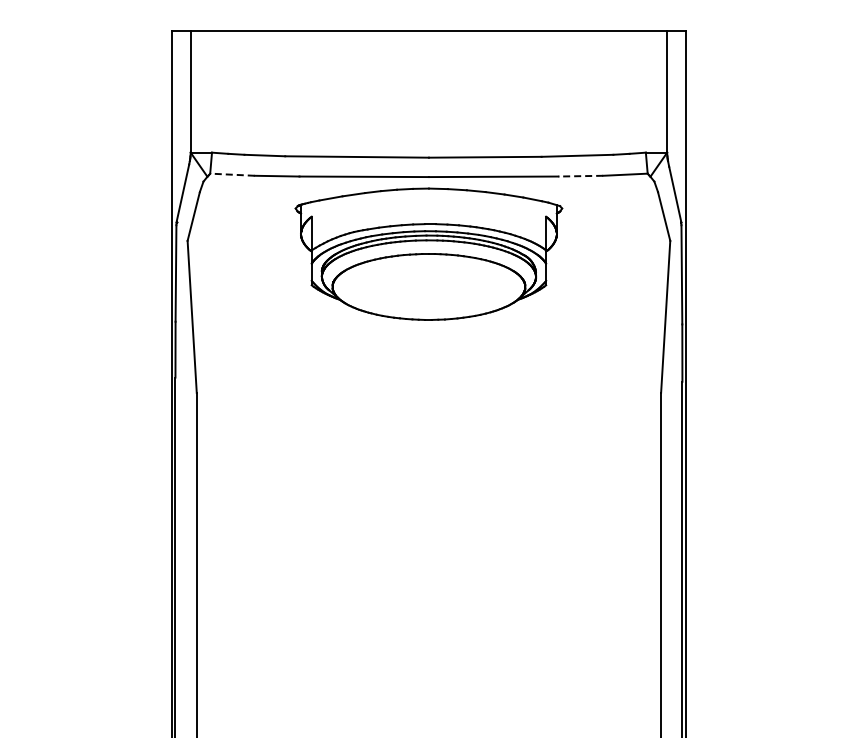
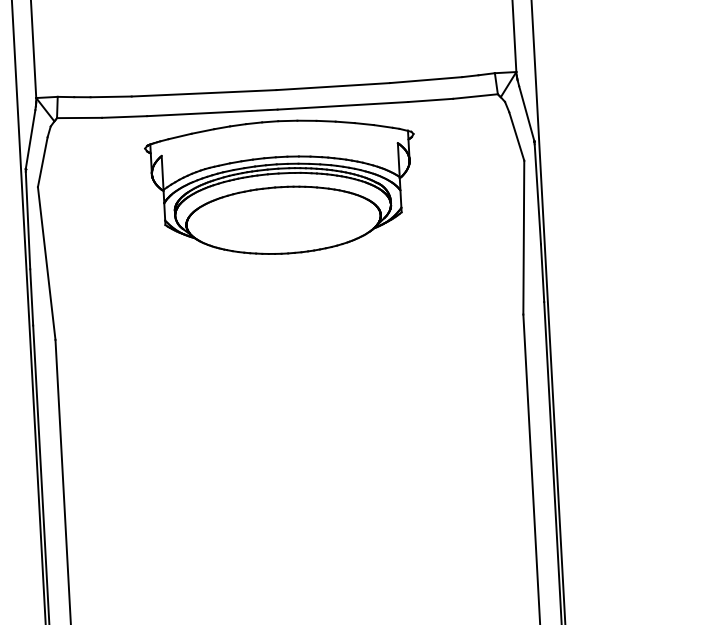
line: (231, 174) -> (78, 117), dashed -> solid
line: (580, 176) -> (430, 100), dashed -> solid

